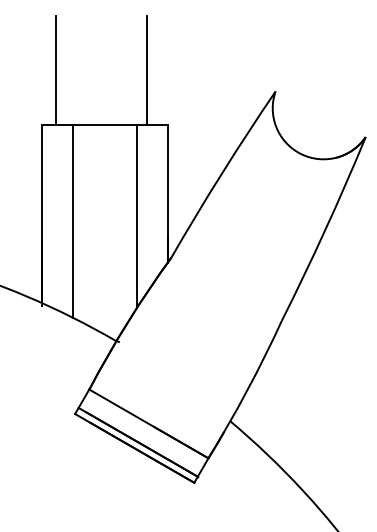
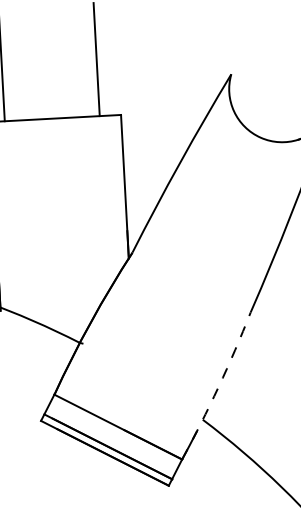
line: (136, 216) -> (93, 212), removed
line: (73, 220) -> (28, 219), removed
arc: (247, 390) -> (218, 386), solid -> dashed

